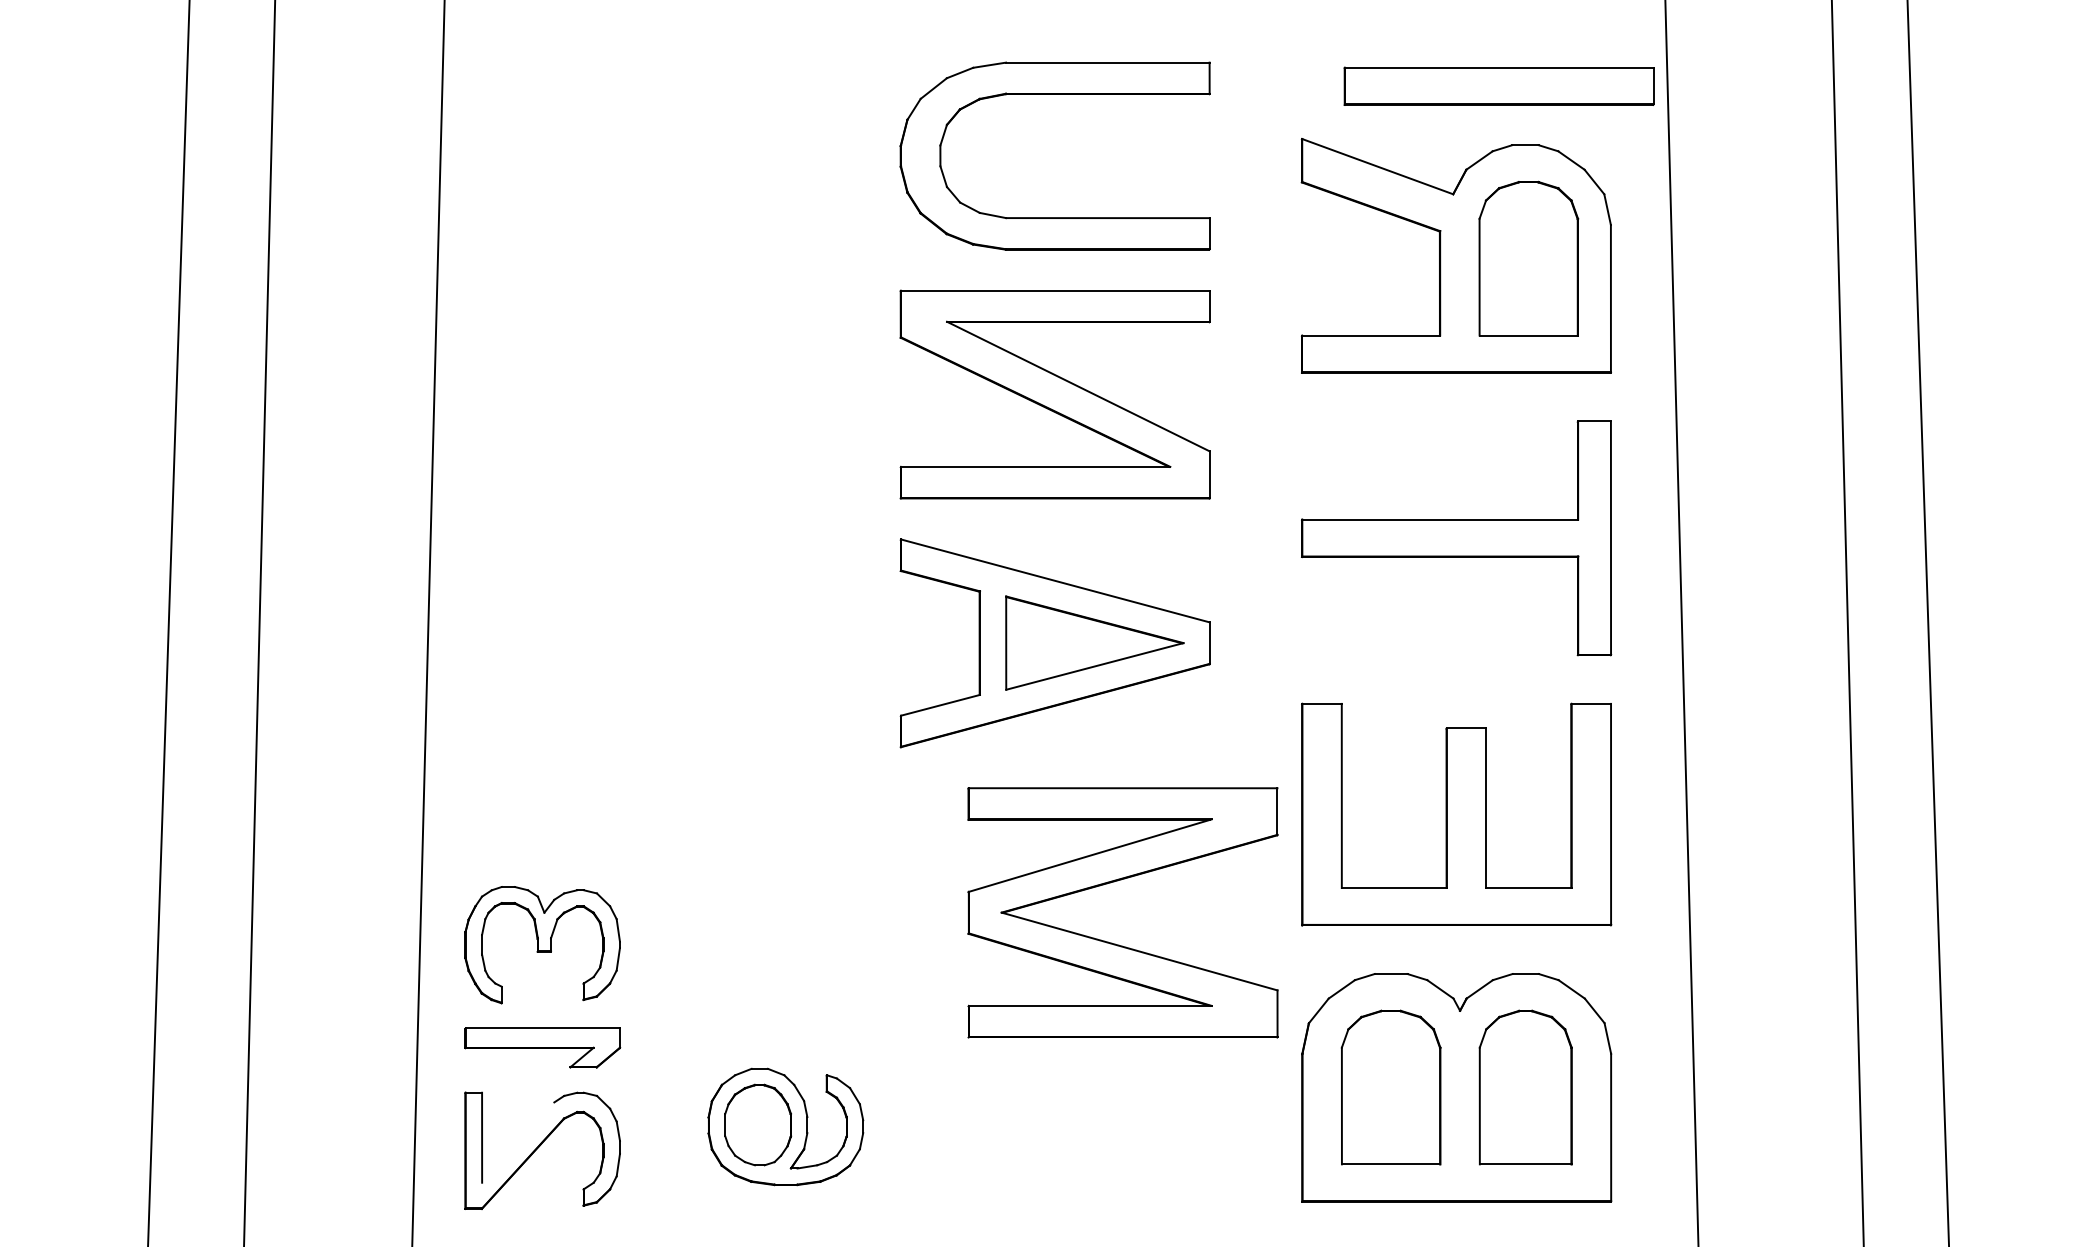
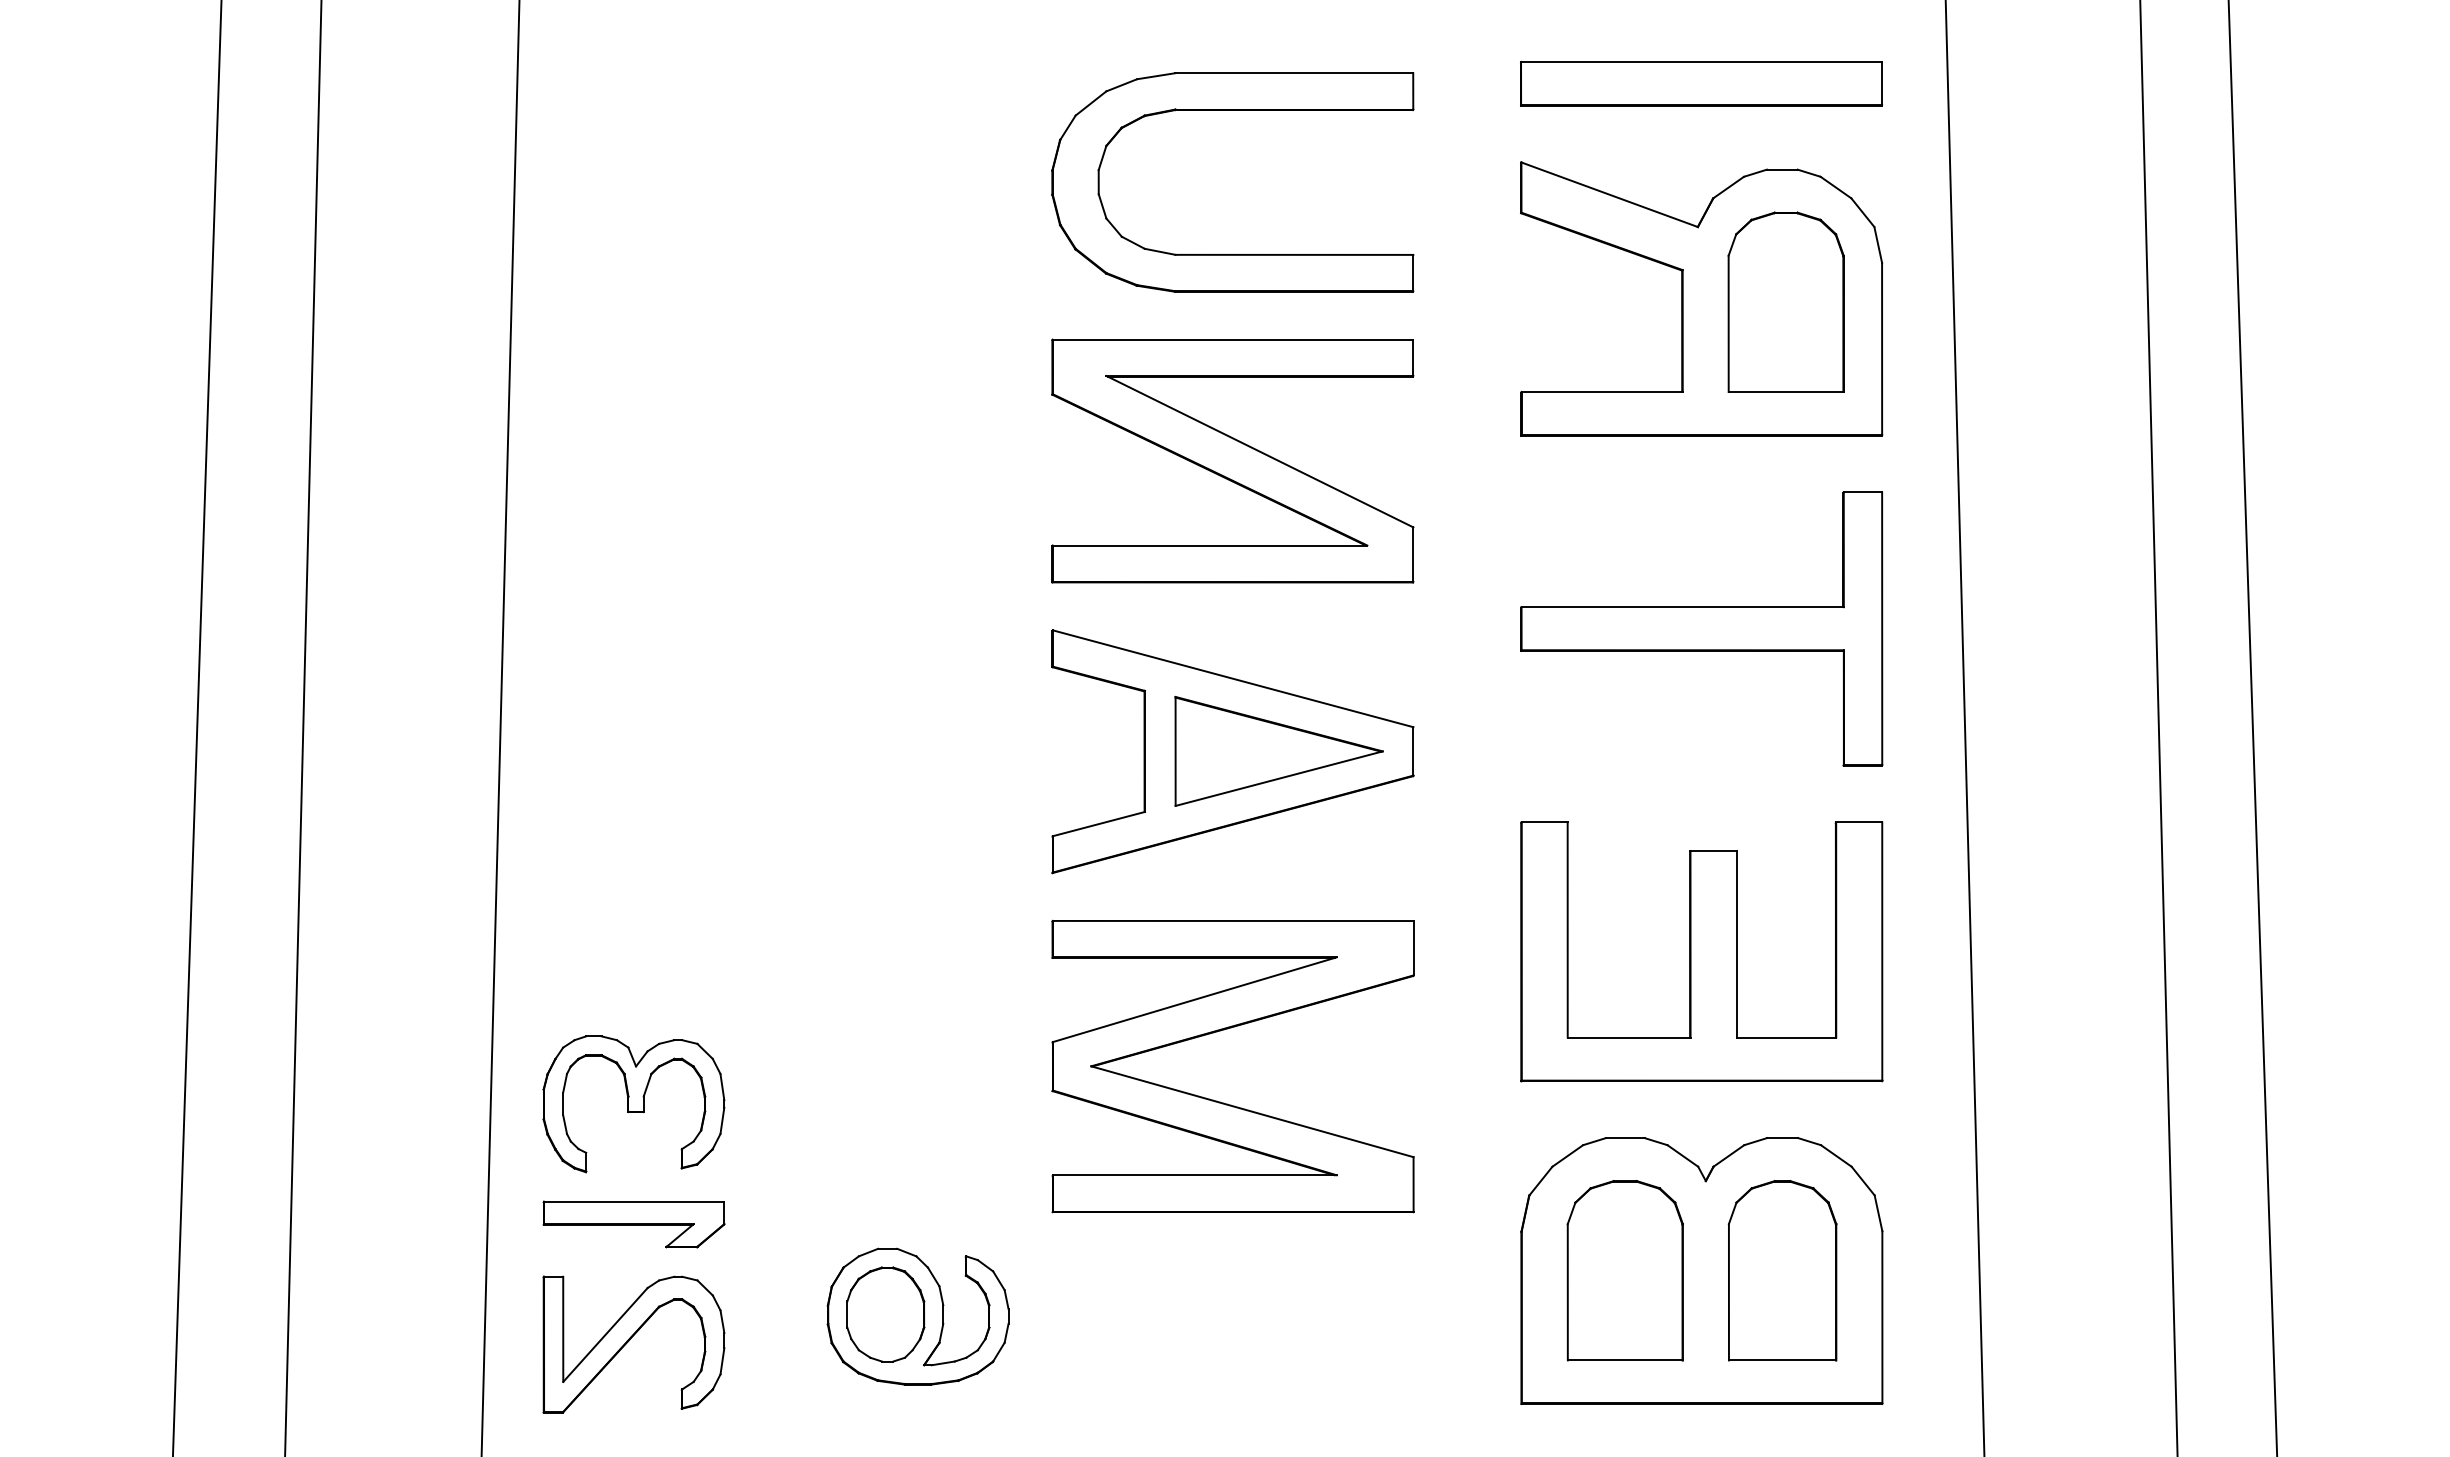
part: (1499, 85) -> (1701, 83), moved
part: (1115, 881) -> (1224, 1030), moved
line: (518, 1142) -> (605, 1334), added

